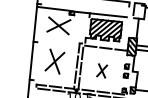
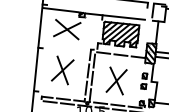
part: (101, 70) -> (115, 80), size x1.67

